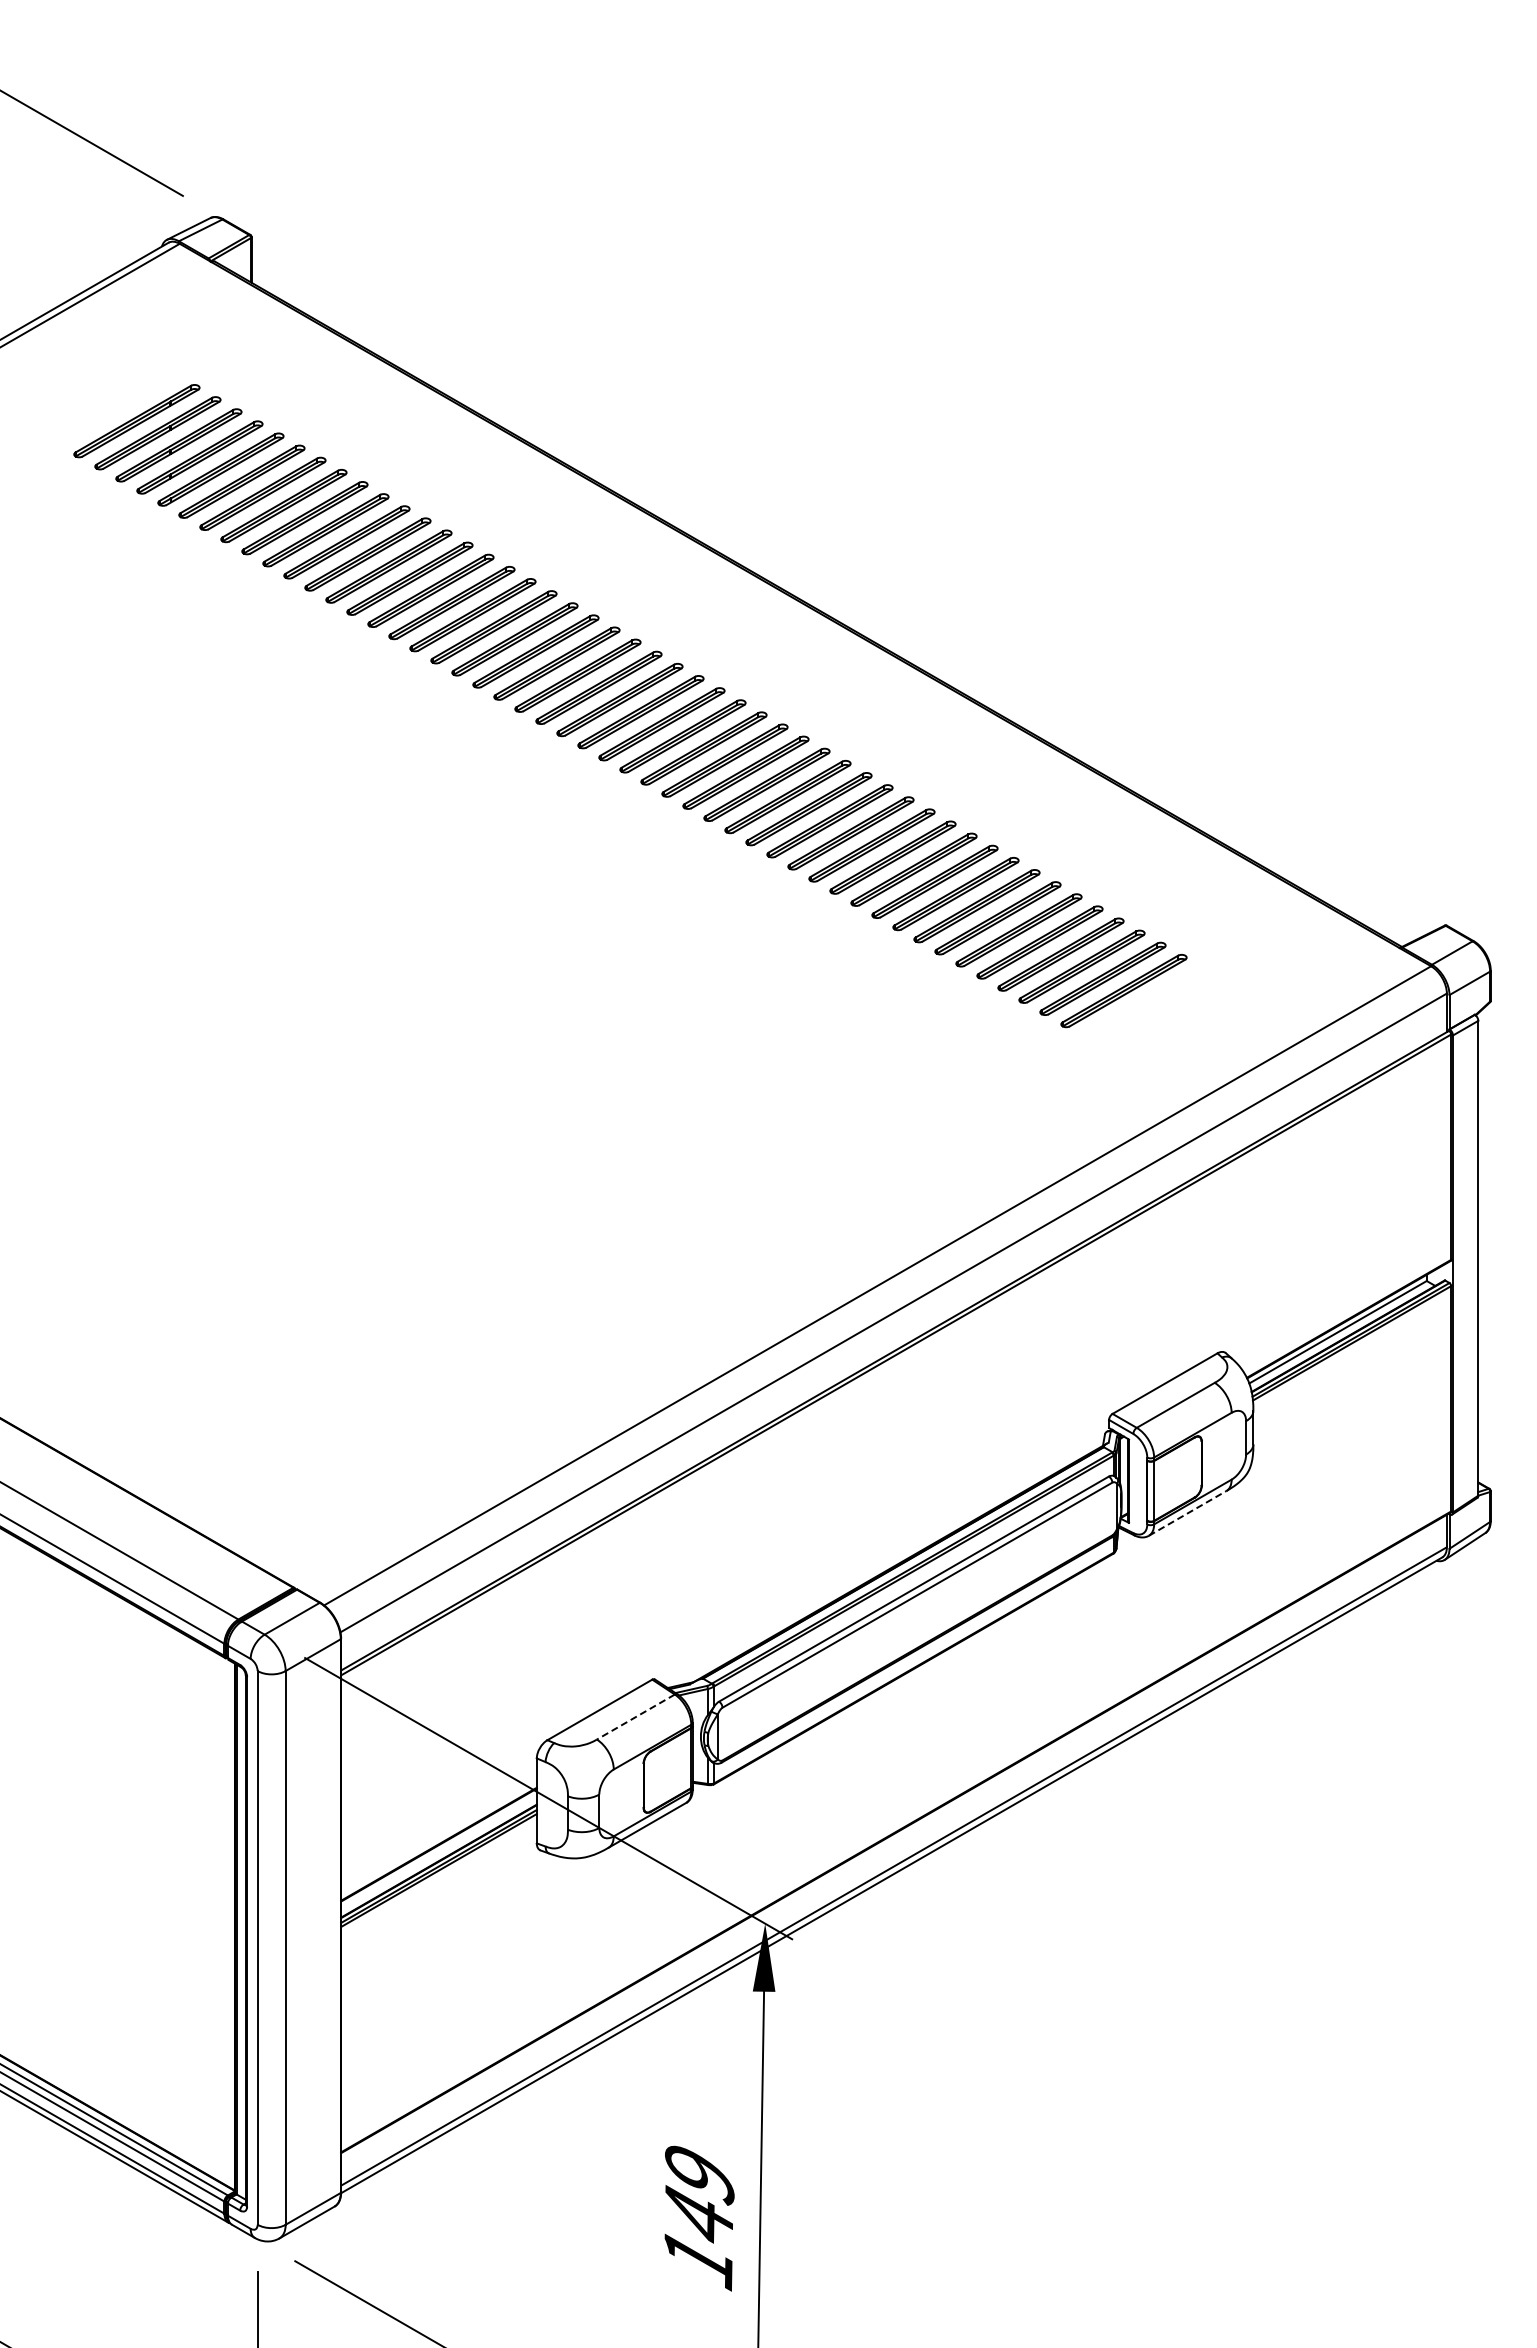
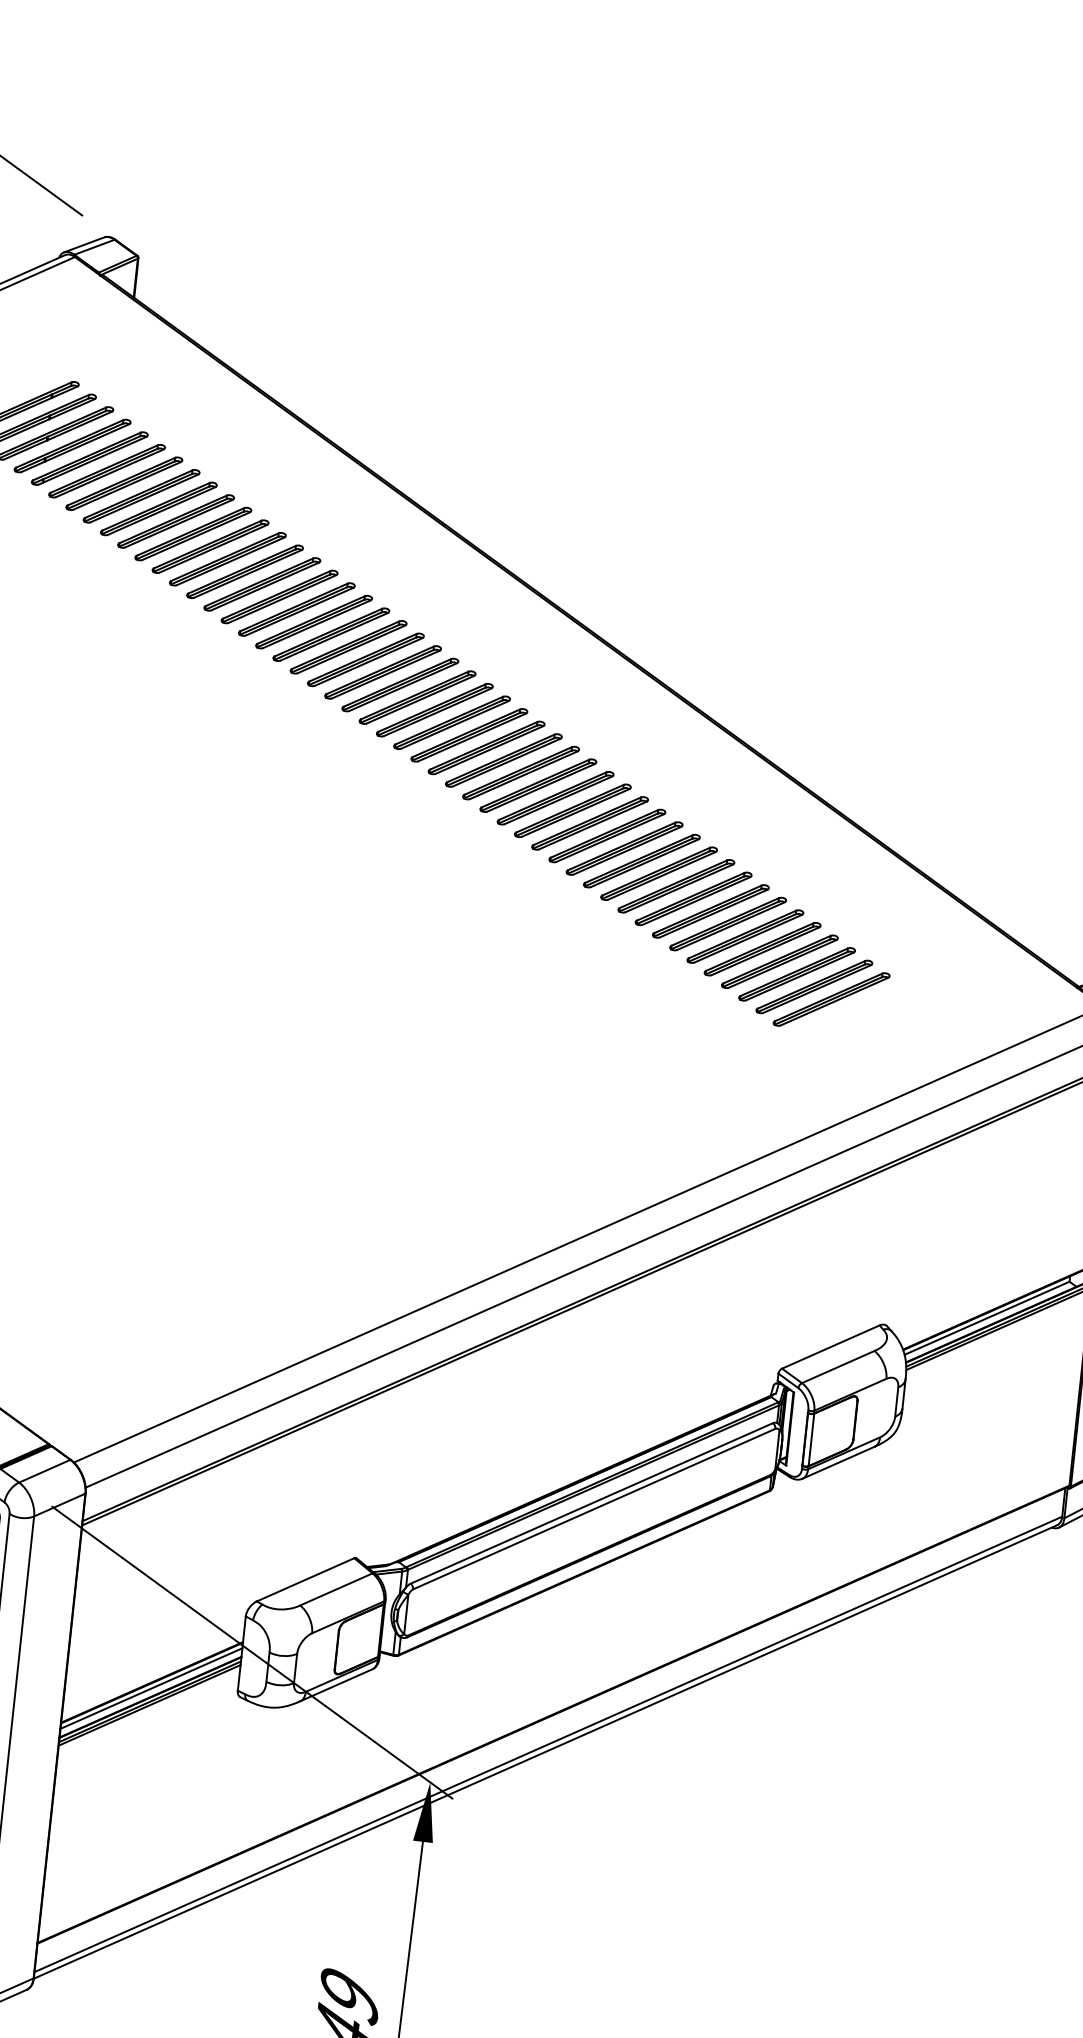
line: (1187, 1513) -> (838, 1462), dashed -> solid
line: (635, 1717) -> (336, 1589), dashed -> solid
line: (438, 1850) -> (151, 1687), added

